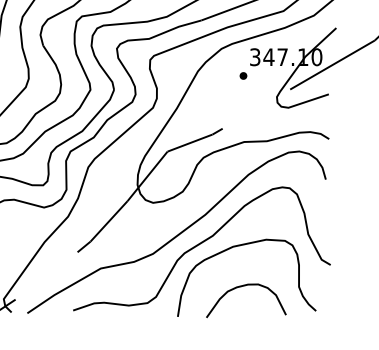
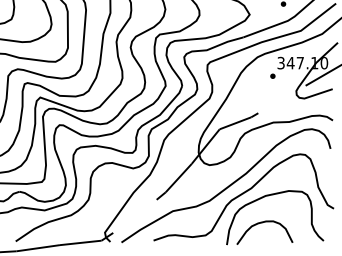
curve: (242, 287) -> (262, 223), moved

